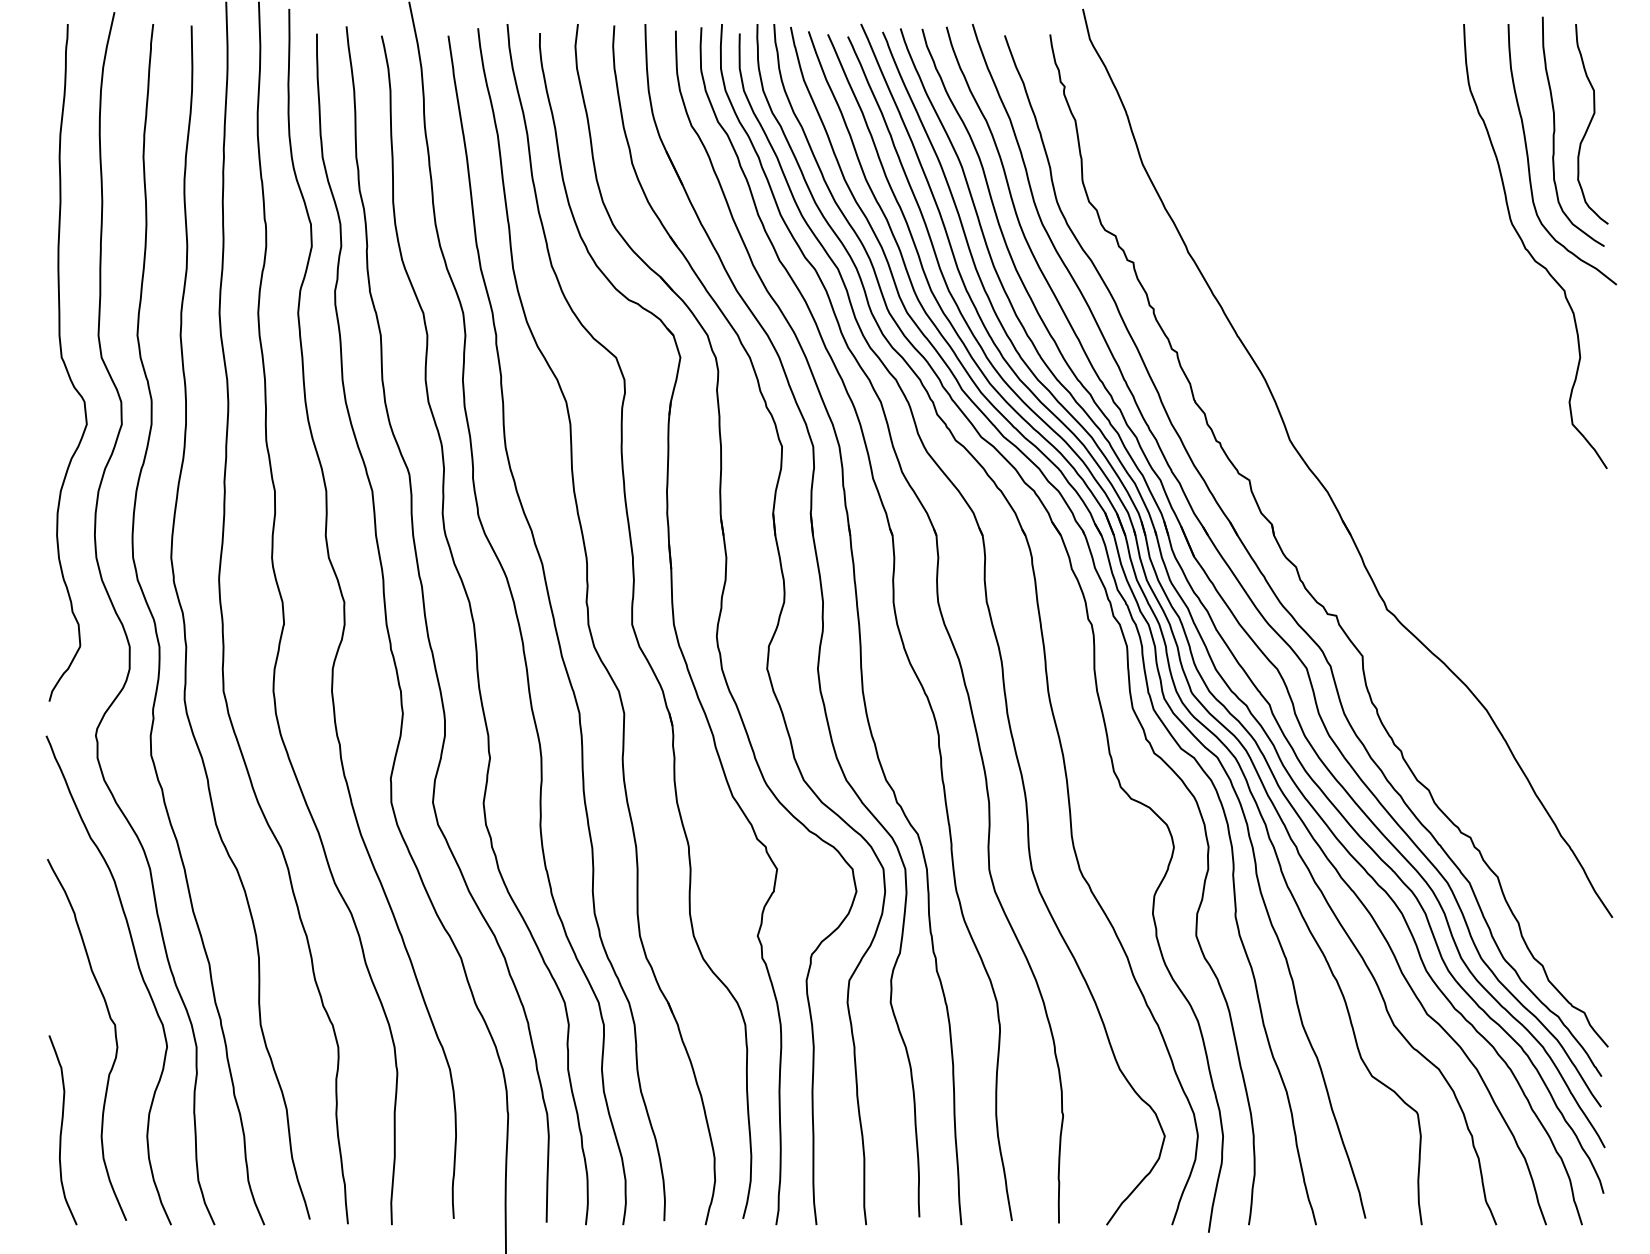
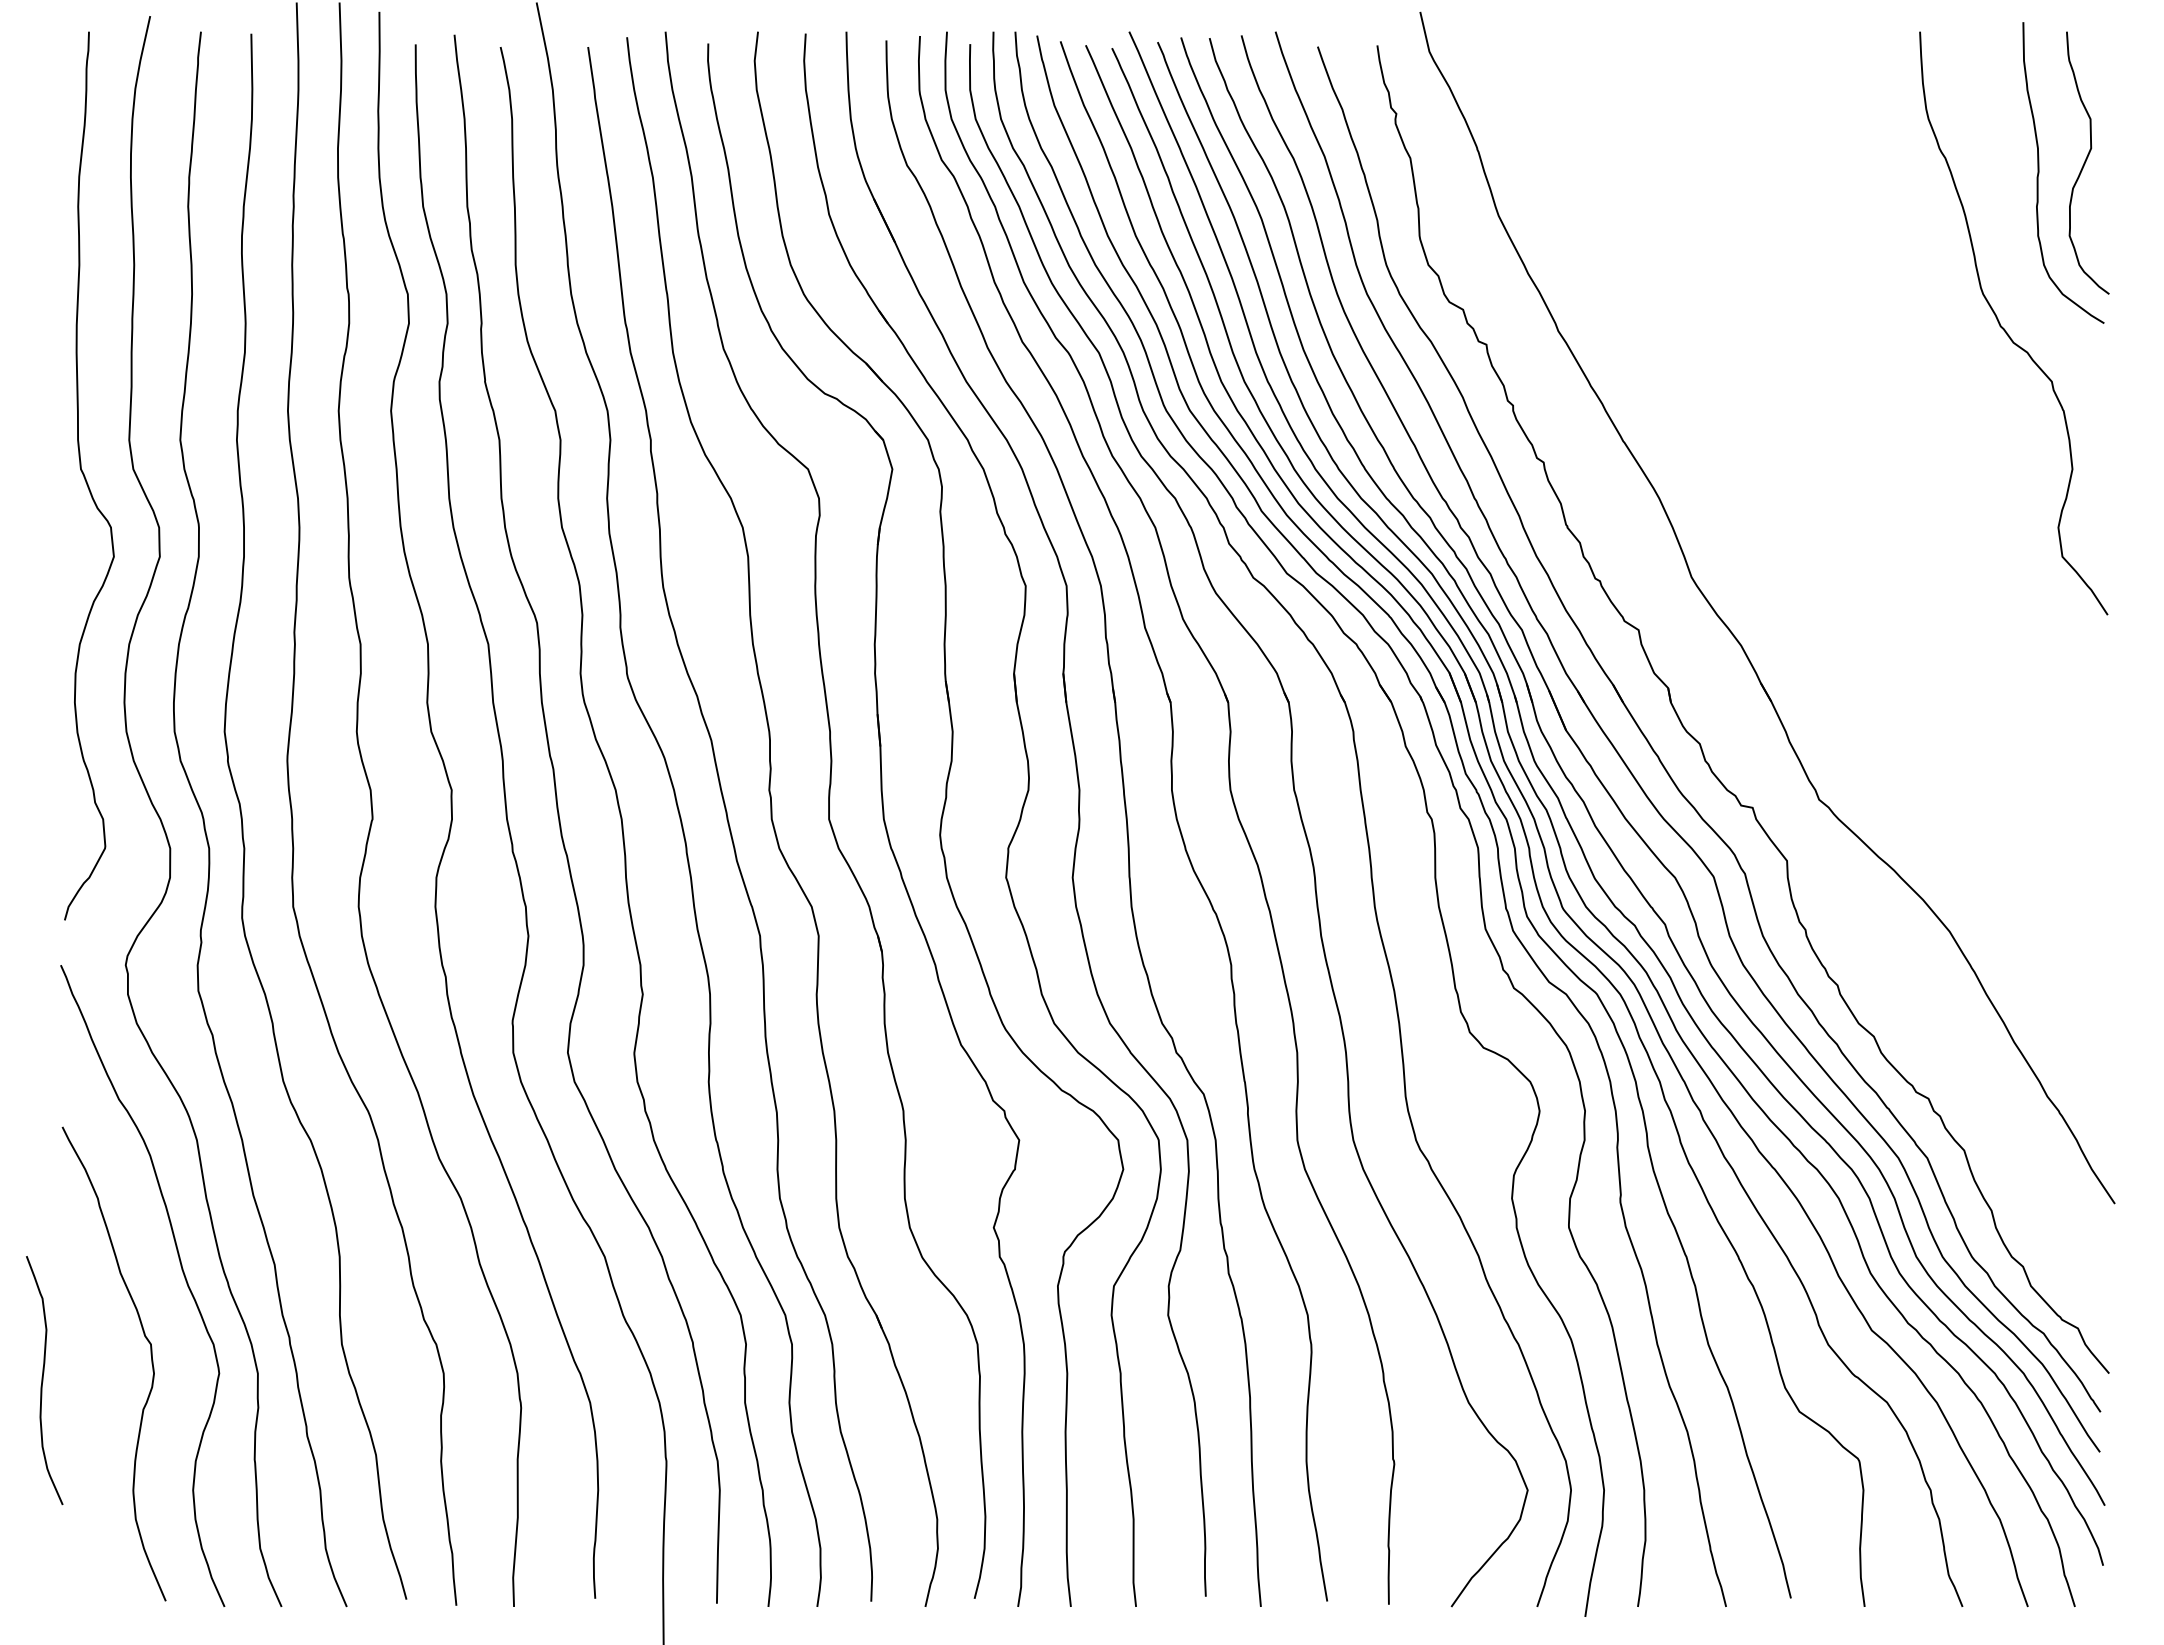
curve: (1528, 155) -> (2004, 203), removed
curve: (62, 1130) -> (43, 1380), moved

